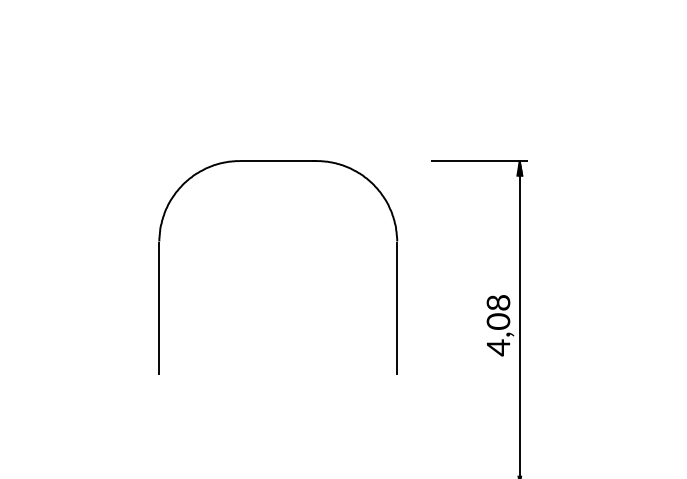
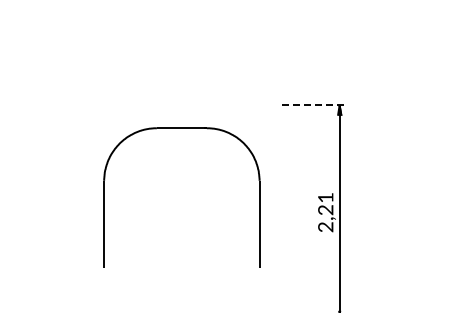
part: (277, 161) -> (181, 128), moved
line: (479, 161) -> (313, 105), solid -> dashed
text: (498, 325) -> (325, 212), 4,08 -> 2,21

